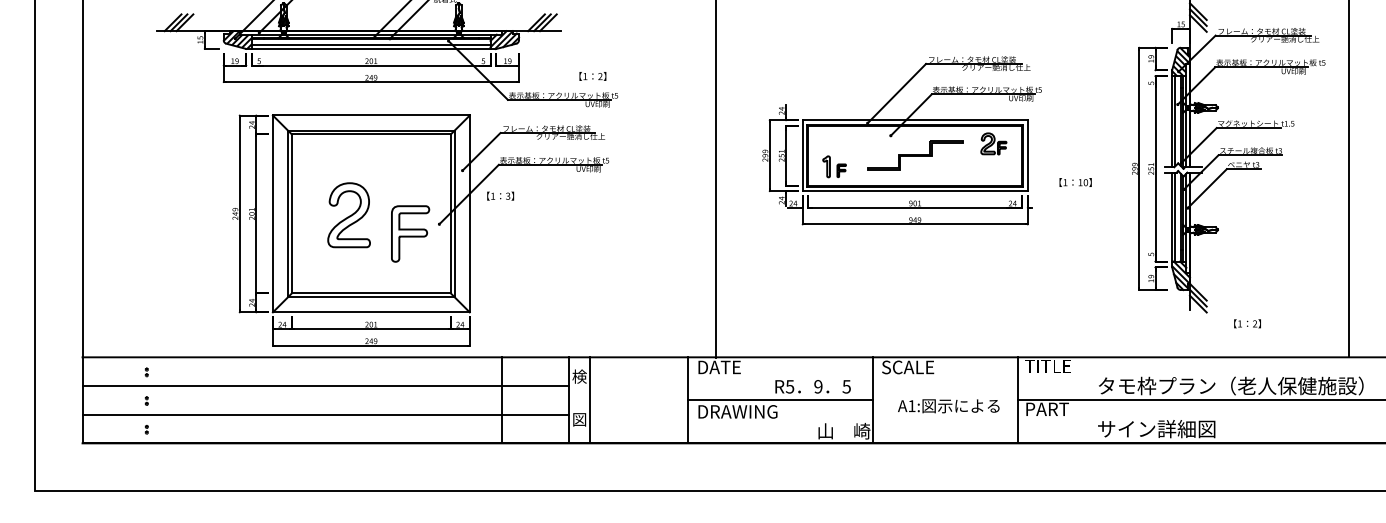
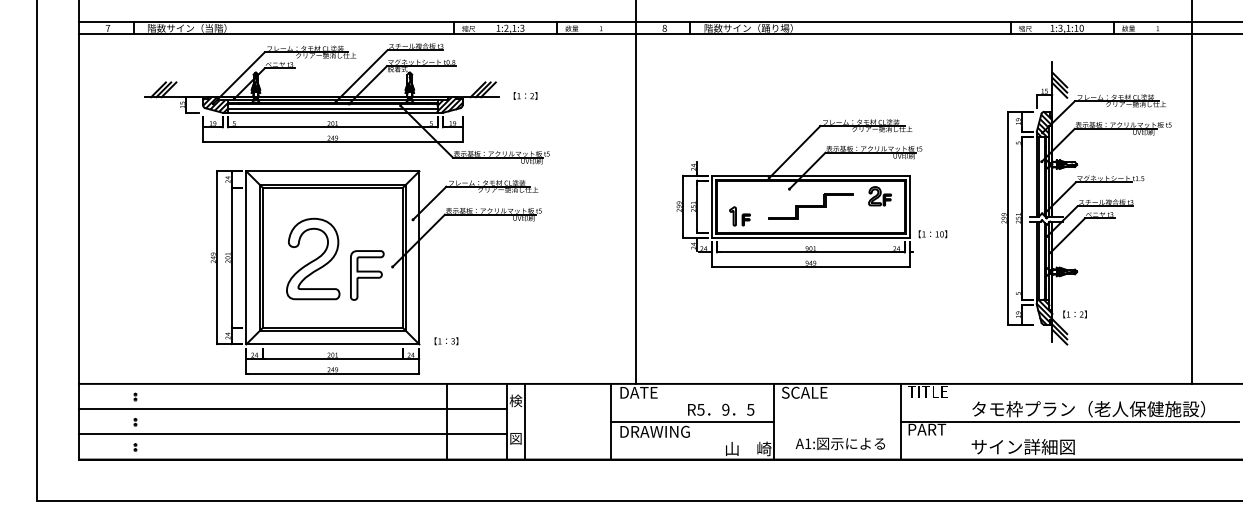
text: (592, 75) -> (525, 95), moved
text: (1075, 182) -> (932, 234), moved
text: (500, 196) -> (446, 341), moved
part: (349, 214) -> (313, 258), size x1.43
text: (1246, 323) -> (1074, 314), moved
text: (947, 405) -> (839, 443), moved

